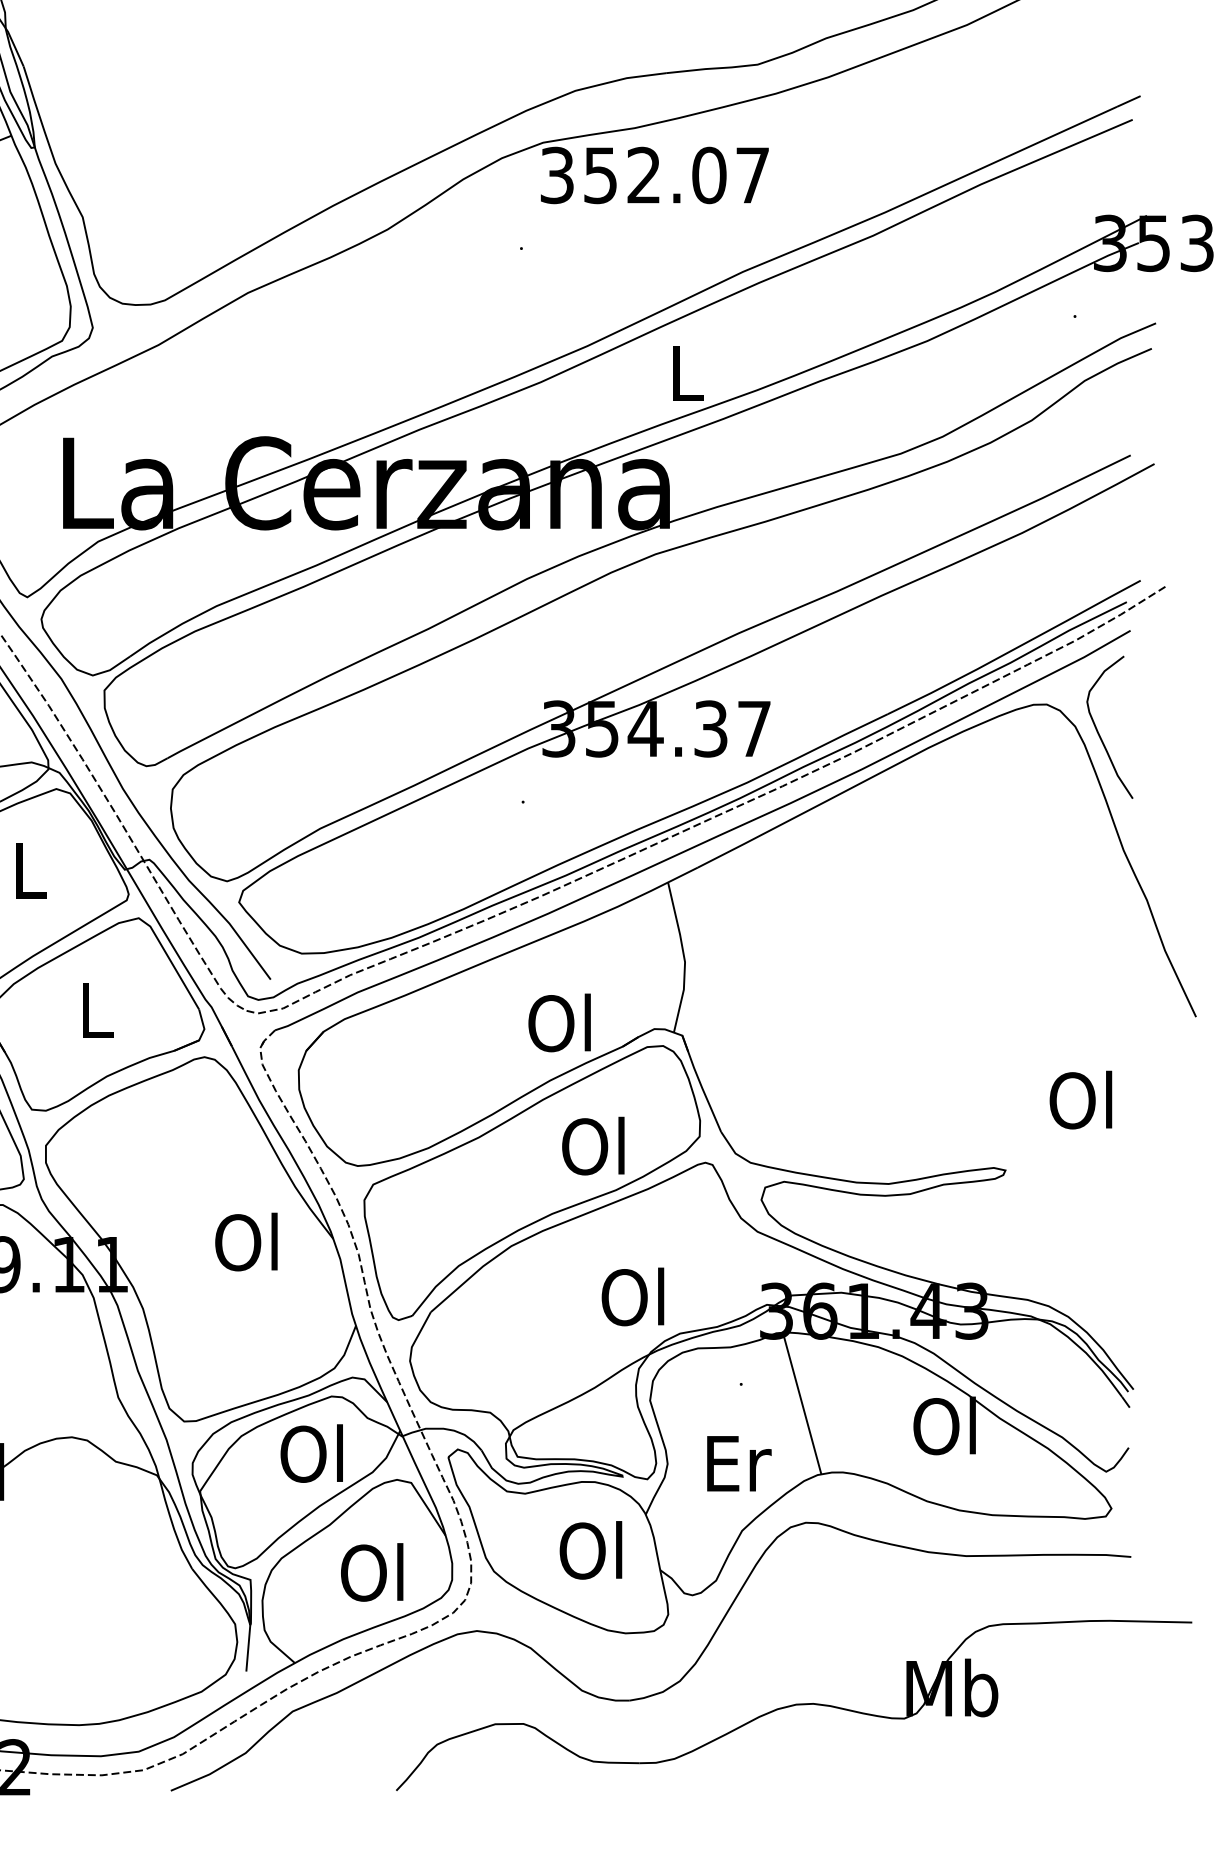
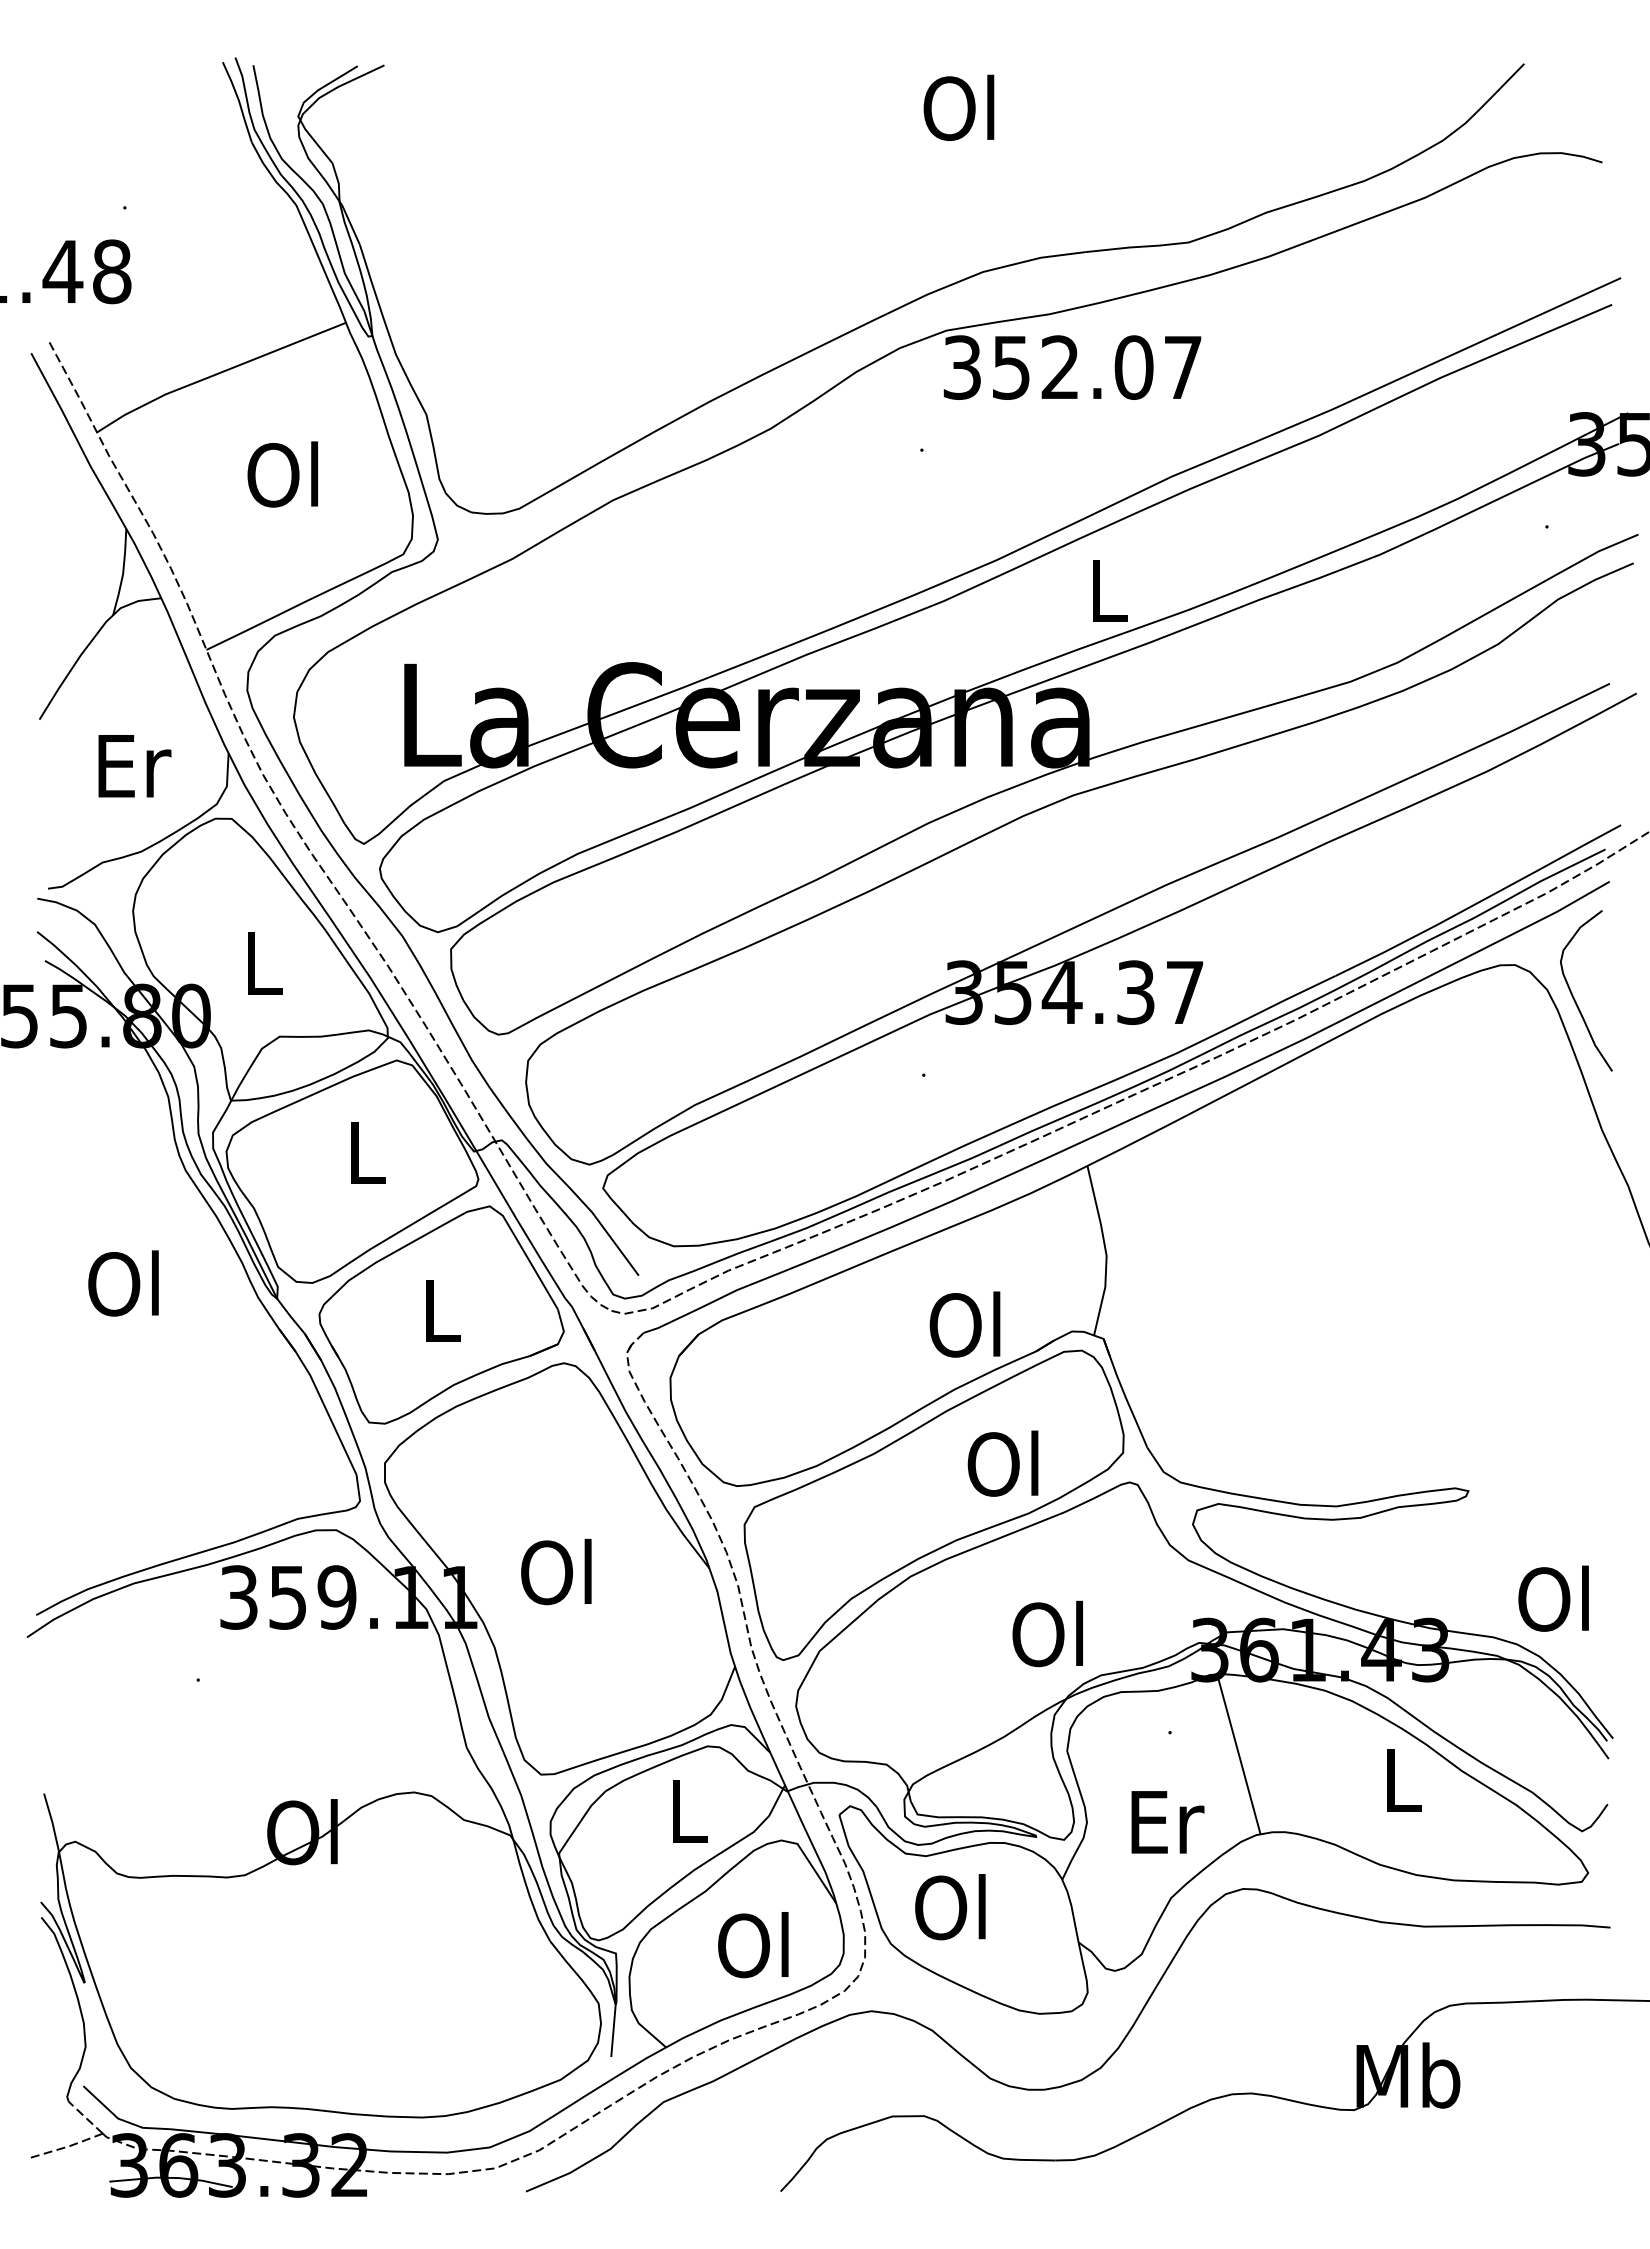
text: (1080, 1099) -> (1553, 1598), moved
text: (246, 1242) -> (556, 1572), moved
text: (944, 1425) -> (1399, 1779), Ol -> L
text: (312, 1453) -> (685, 1810), Ol -> L
text: (591, 1550) -> (950, 1907), moved

